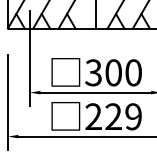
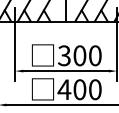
text: (112, 116) -> (78, 89), 229 -> 400

